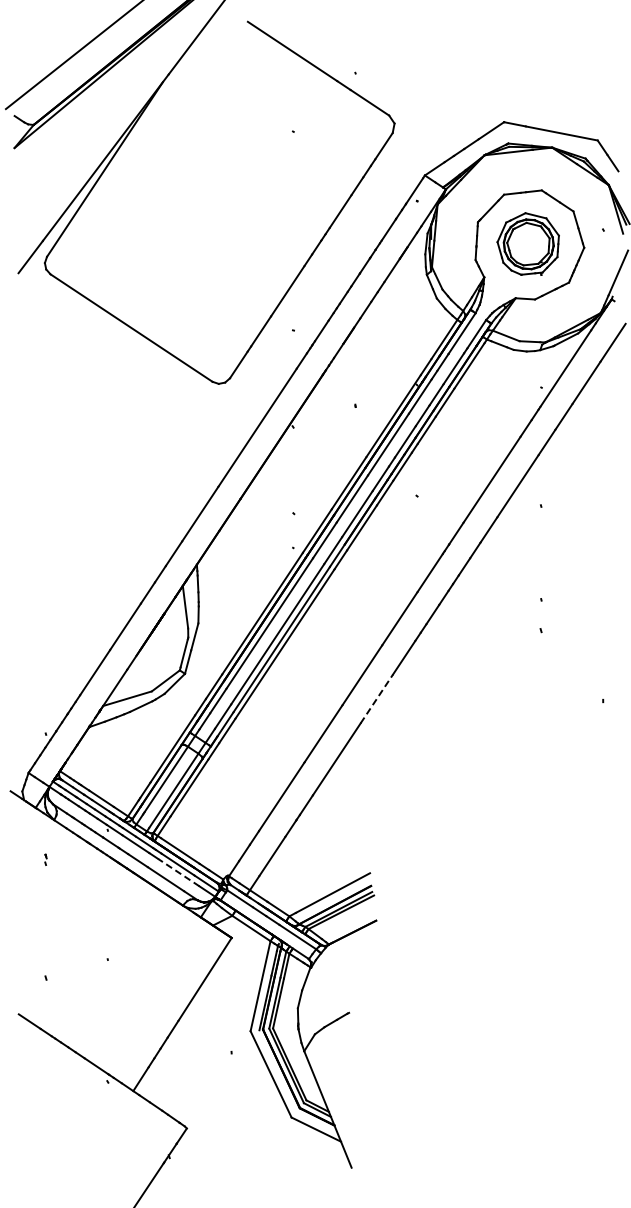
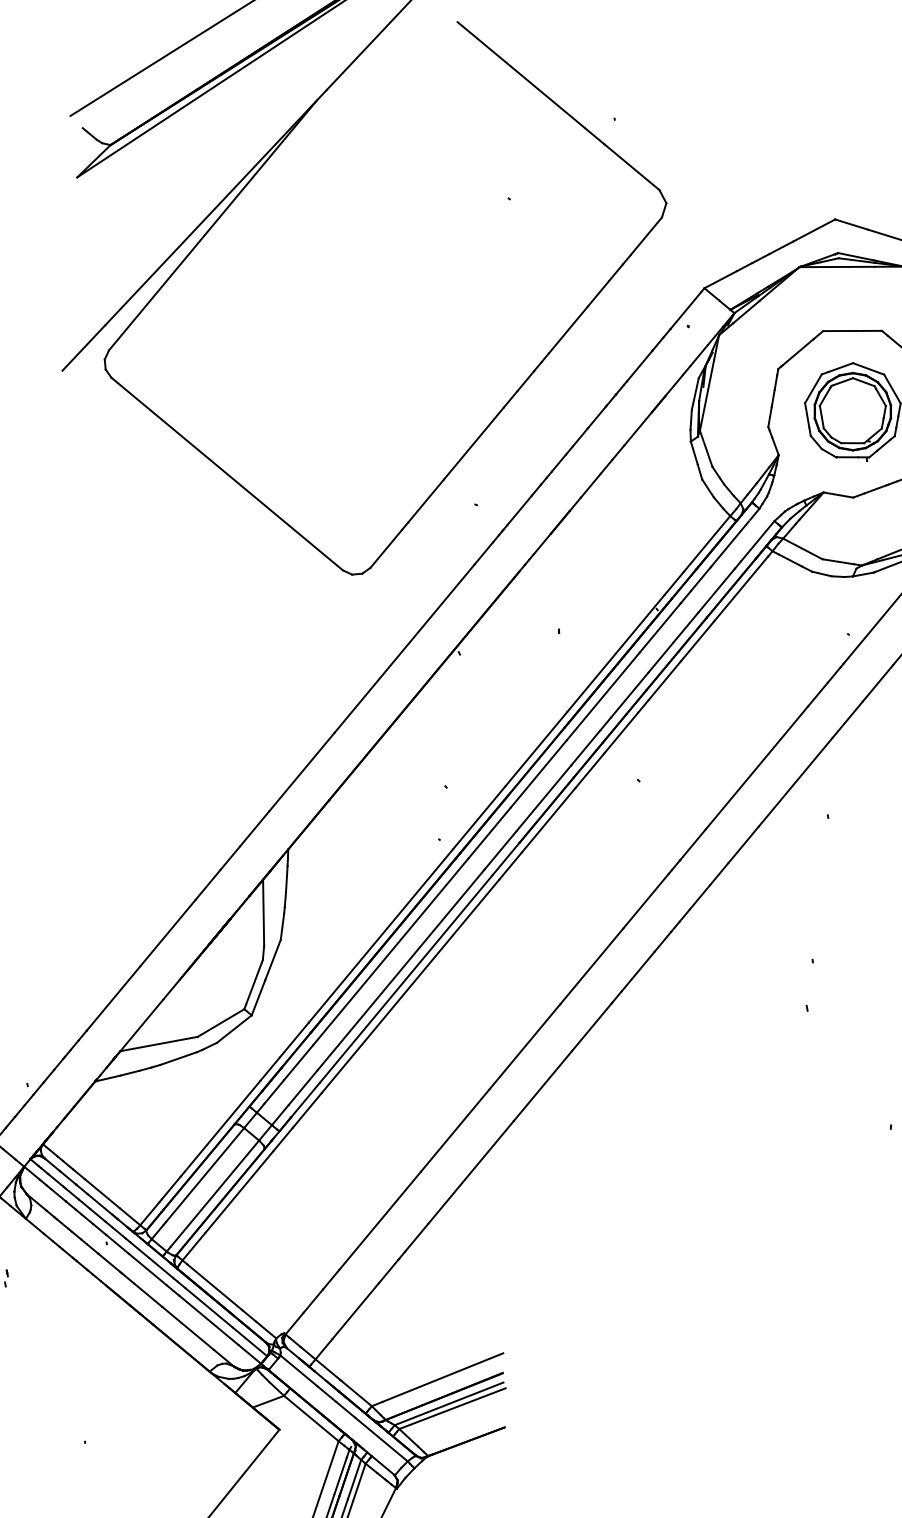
line: (377, 698) -> (543, 1085), dashed -> solid
line: (178, 872) -> (208, 1320), dashed -> solid

